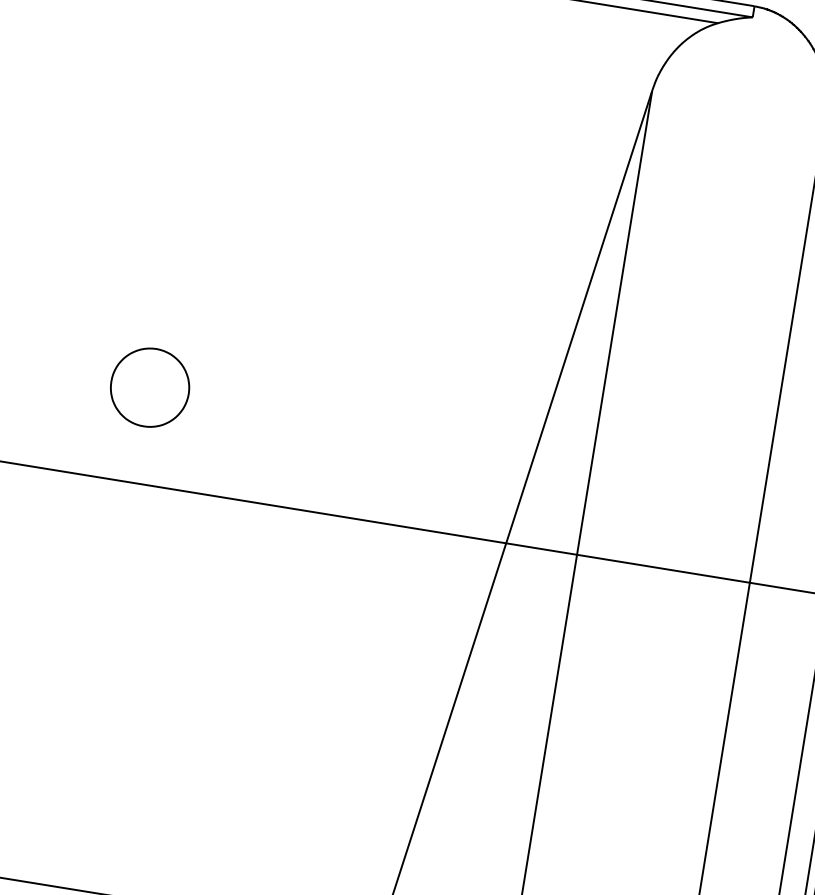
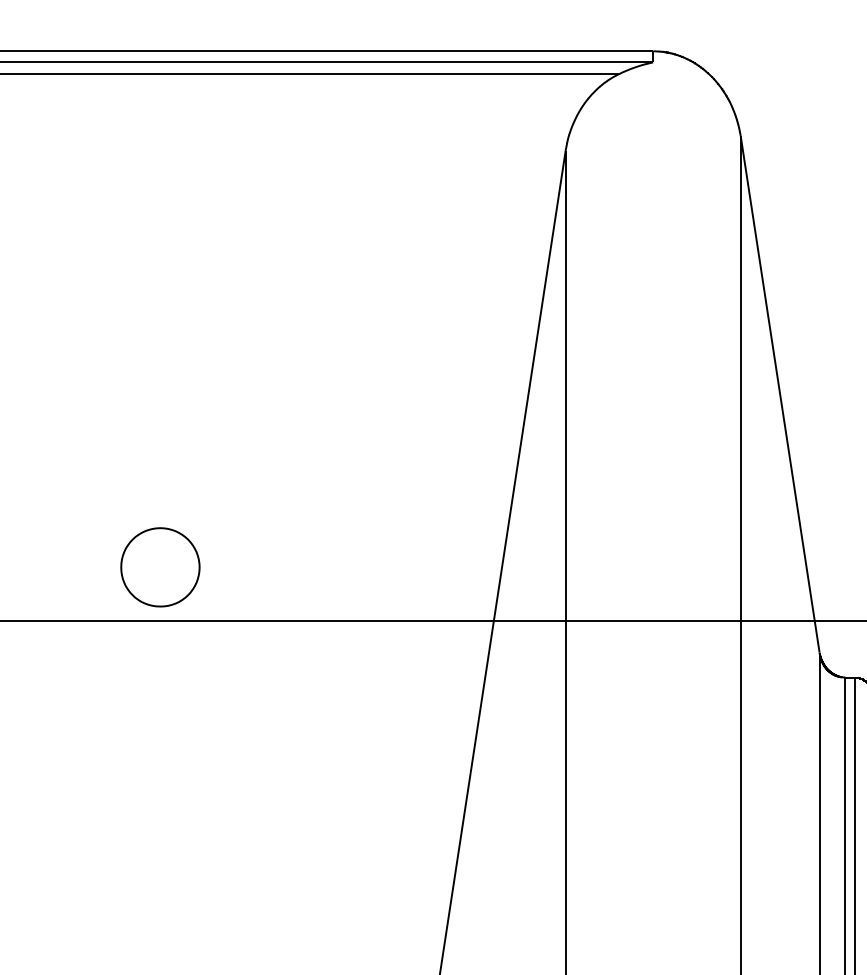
part: (150, 387) -> (160, 567), moved

